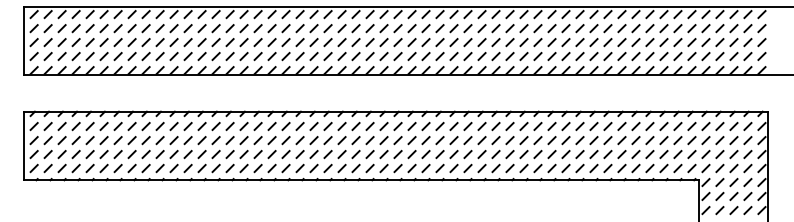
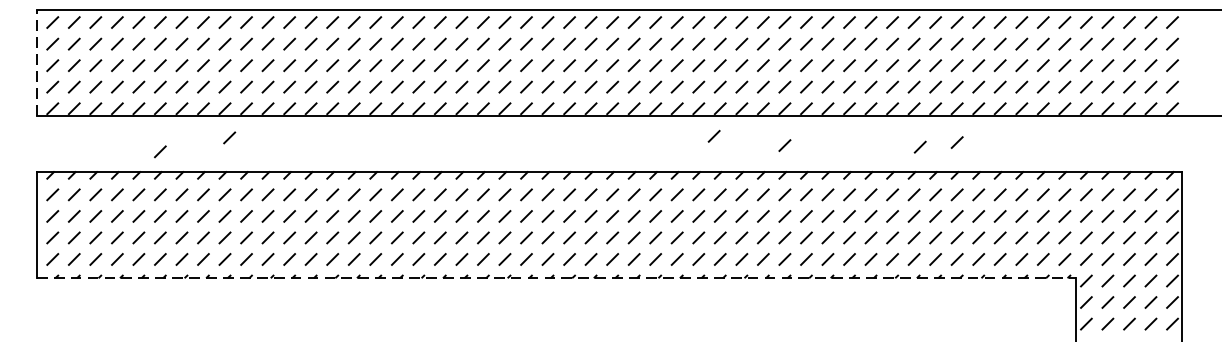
line: (23, 40) -> (36, 62), solid -> dashed
line: (463, 87) -> (713, 134), added
line: (148, 88) -> (228, 136), added
line: (621, 92) -> (956, 142), added
line: (509, 93) -> (784, 144), added
line: (597, 95) -> (919, 147), added
line: (103, 98) -> (159, 151), added
line: (361, 180) -> (556, 277), solid -> dashed

